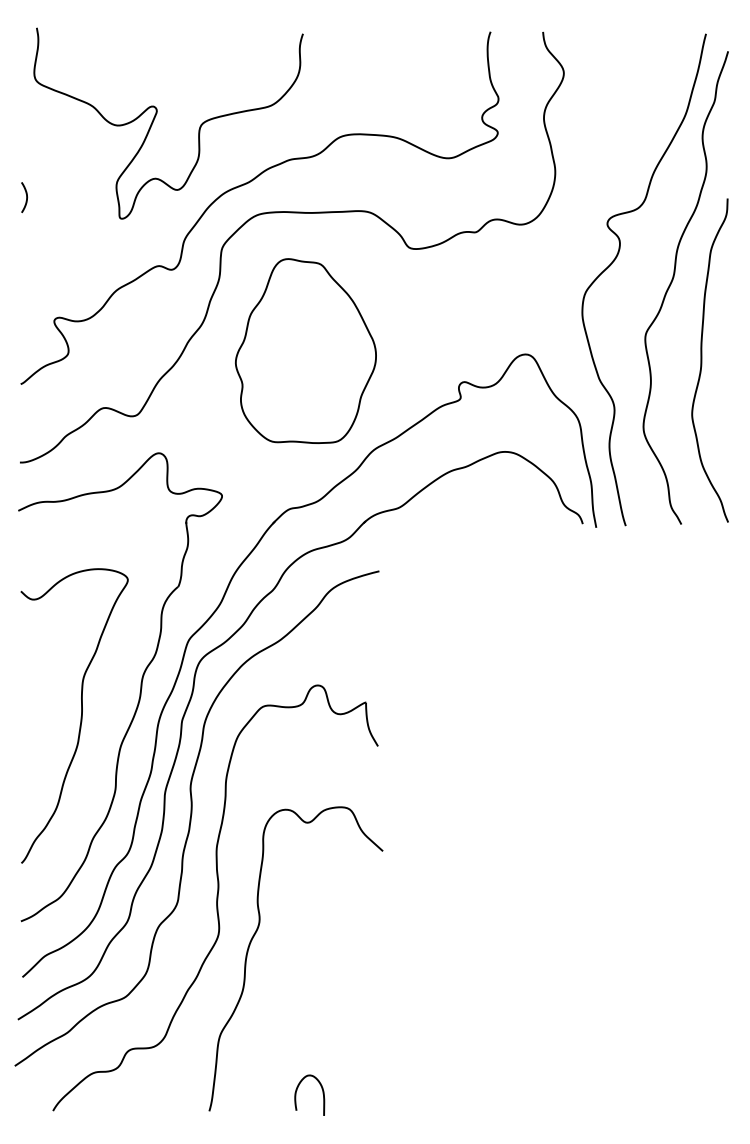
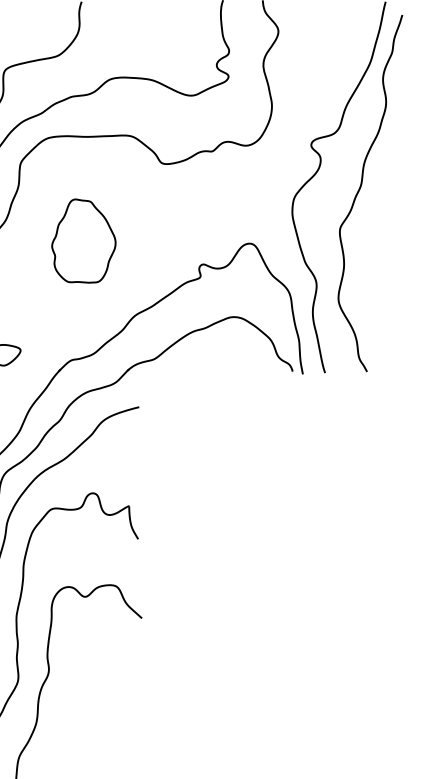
part: (305, 350) -> (83, 240), size x0.6
curve: (702, 360) -> (382, 248), removed

